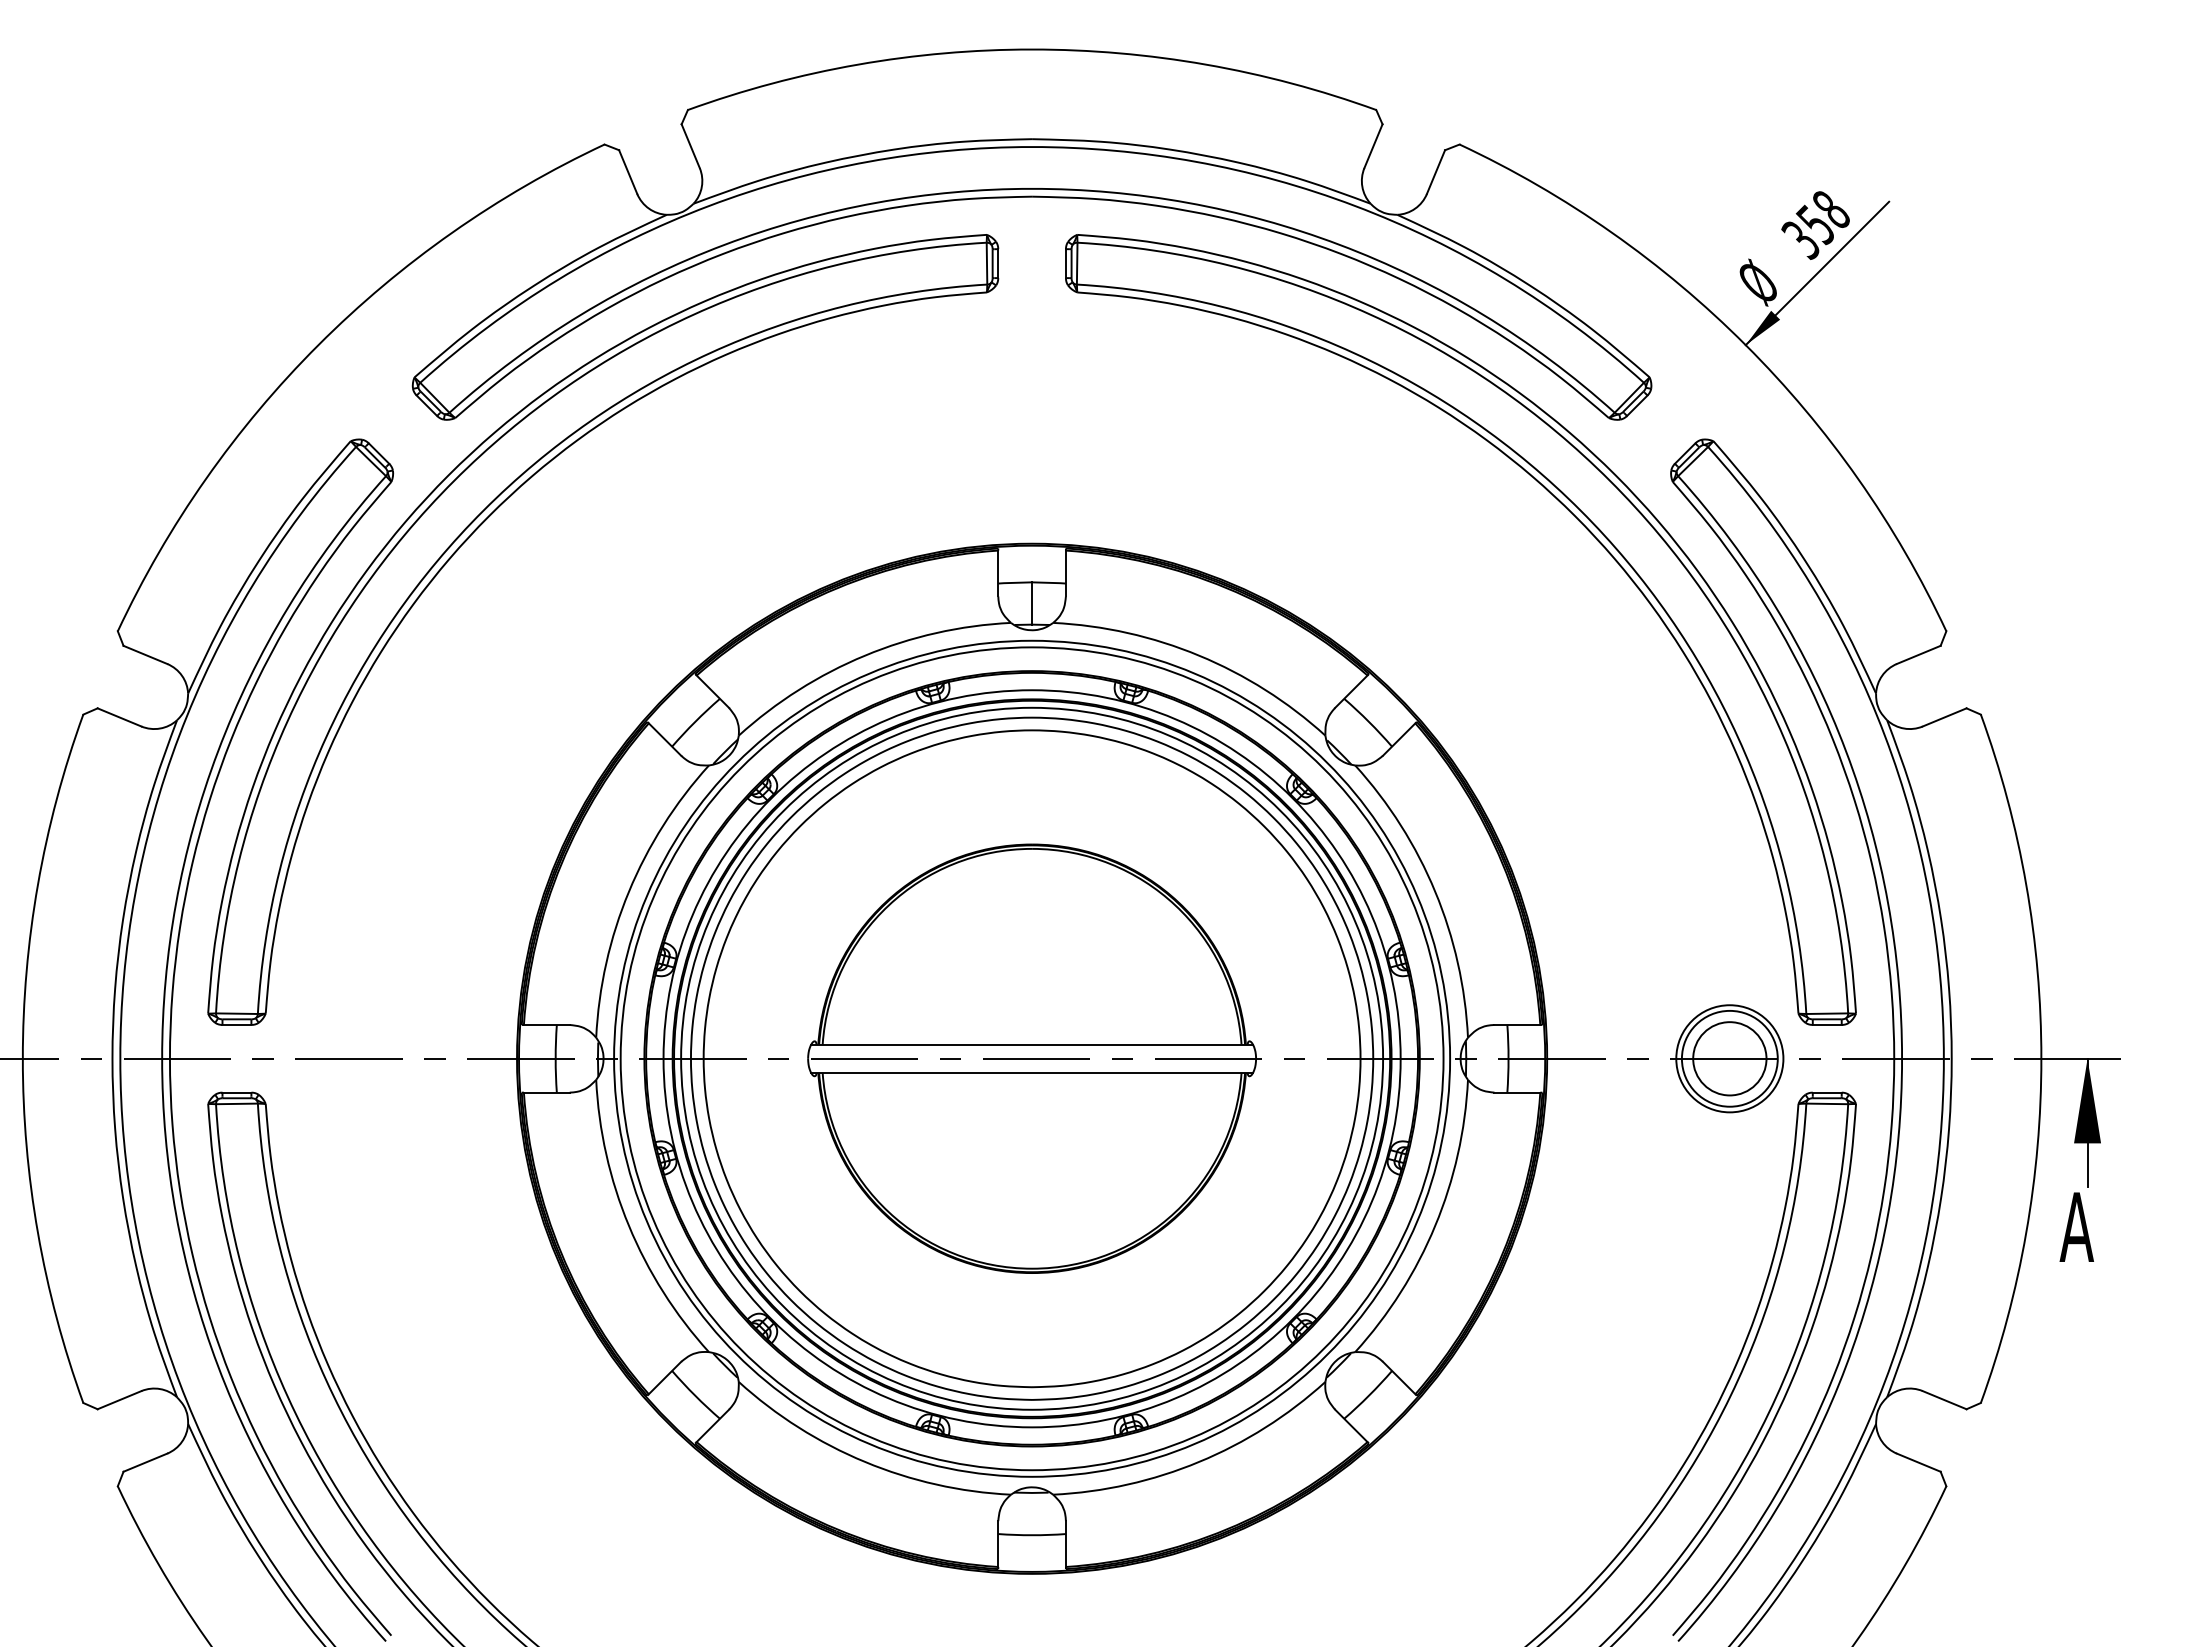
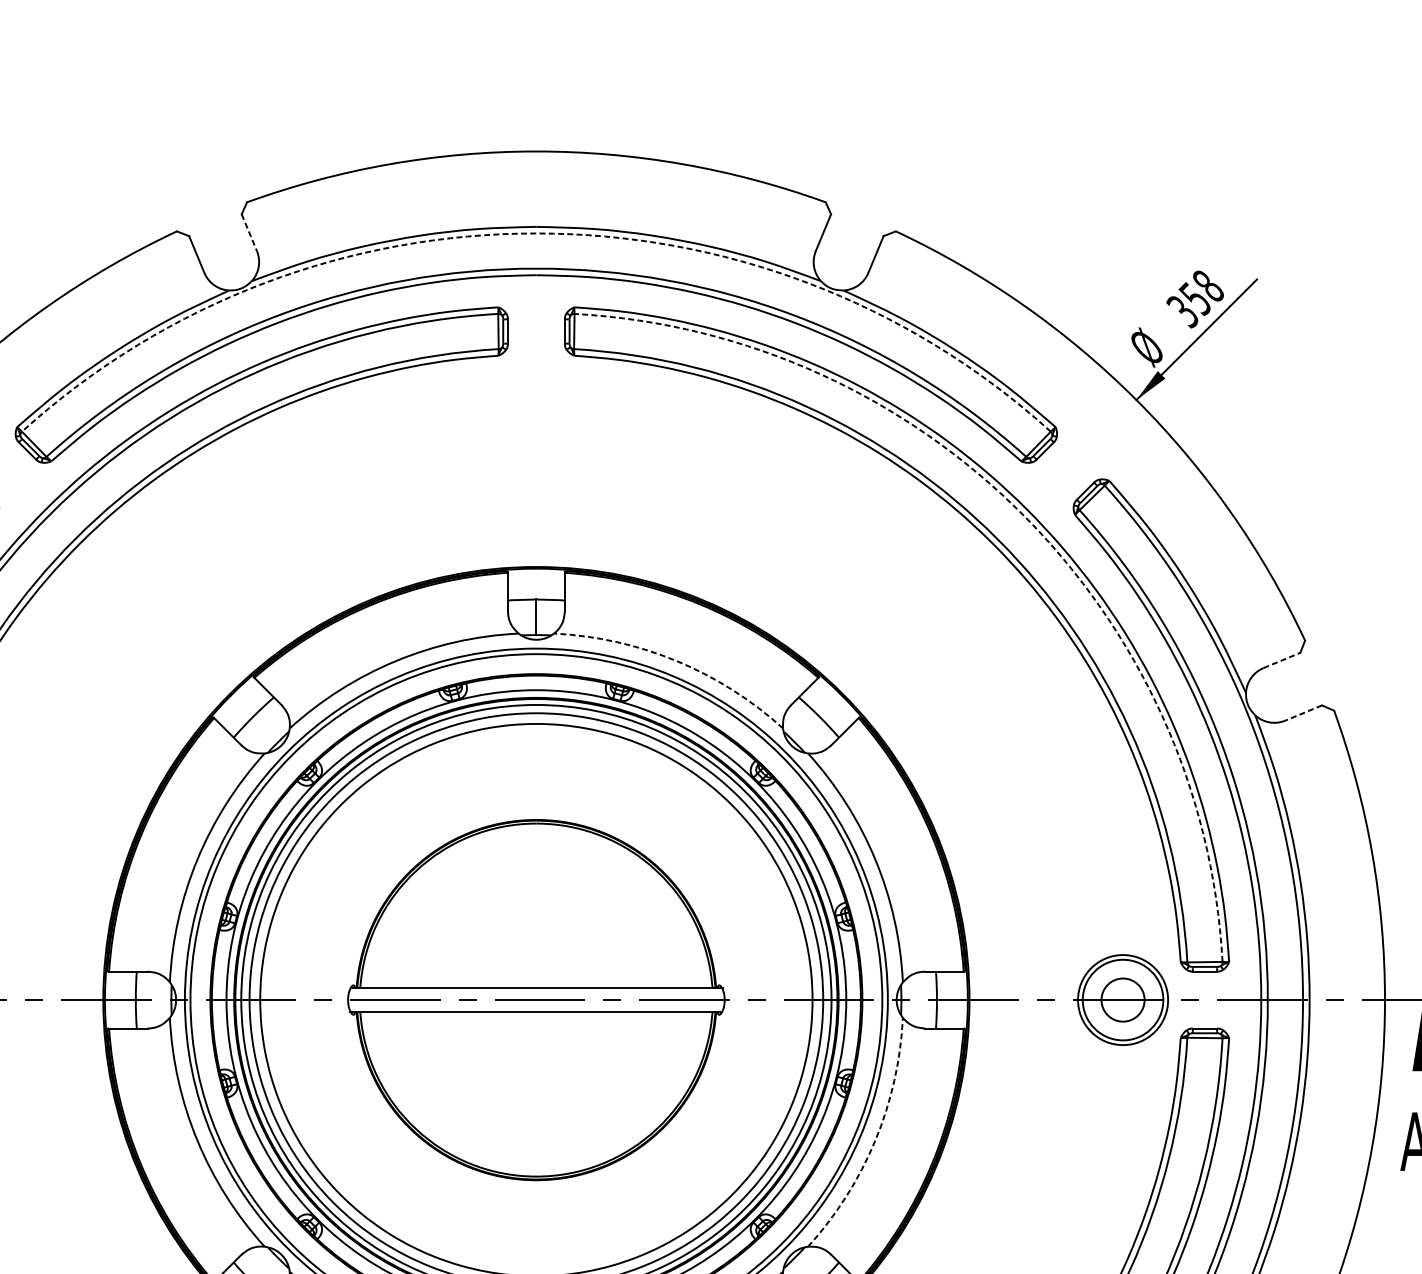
line: (690, 146) -> (249, 233), solid -> dashed
arc: (1032, 147) -> (536, 233), solid -> dashed
arc: (1610, 480) -> (1022, 513), solid -> dashed
line: (1918, 654) -> (1281, 660), solid -> dashed
arc: (1199, 655) -> (677, 660), solid -> dashed
line: (1944, 717) -> (1303, 713), solid -> dashed
circle: (1729, 1058) -> (1122, 999), size x0.7
arc: (1435, 1225) -> (875, 1140), solid -> dashed

